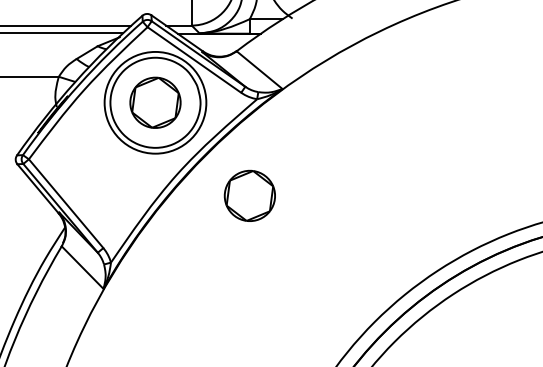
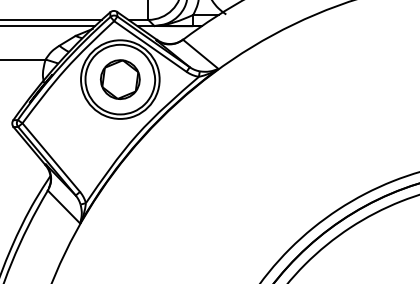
part: (250, 195) -> (193, 151), removed

